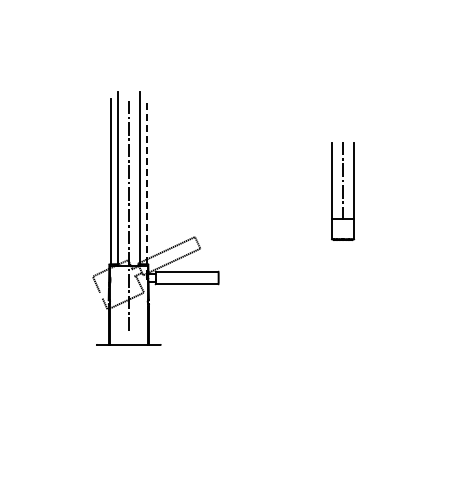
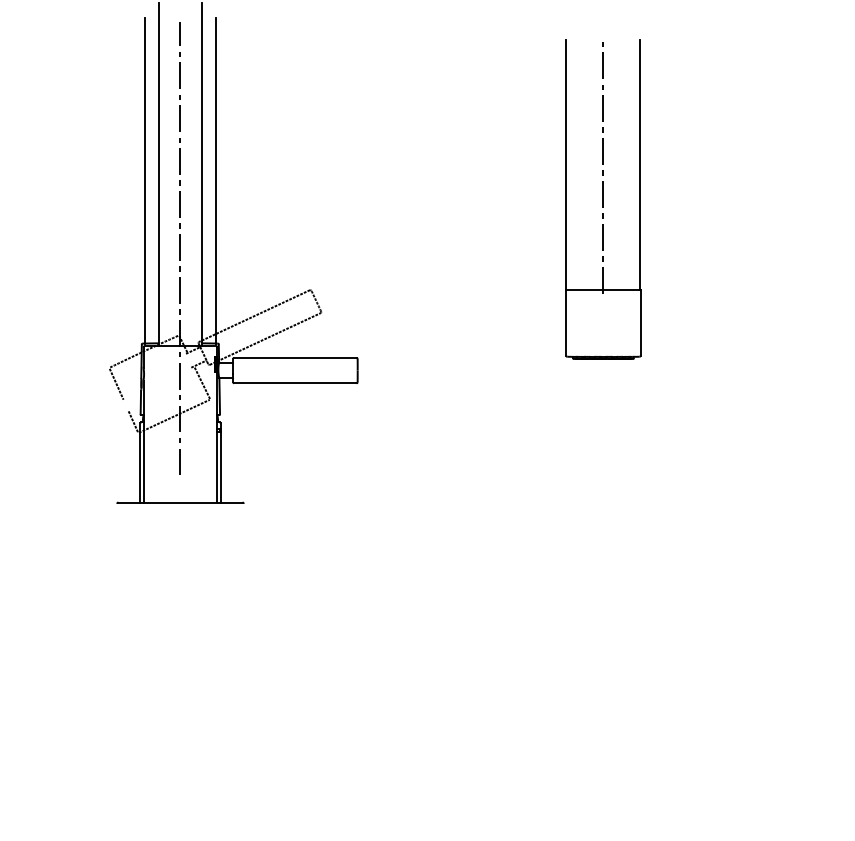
line: (147, 181) -> (217, 180), dashed -> solid
part: (342, 191) -> (602, 199), size x1.67

